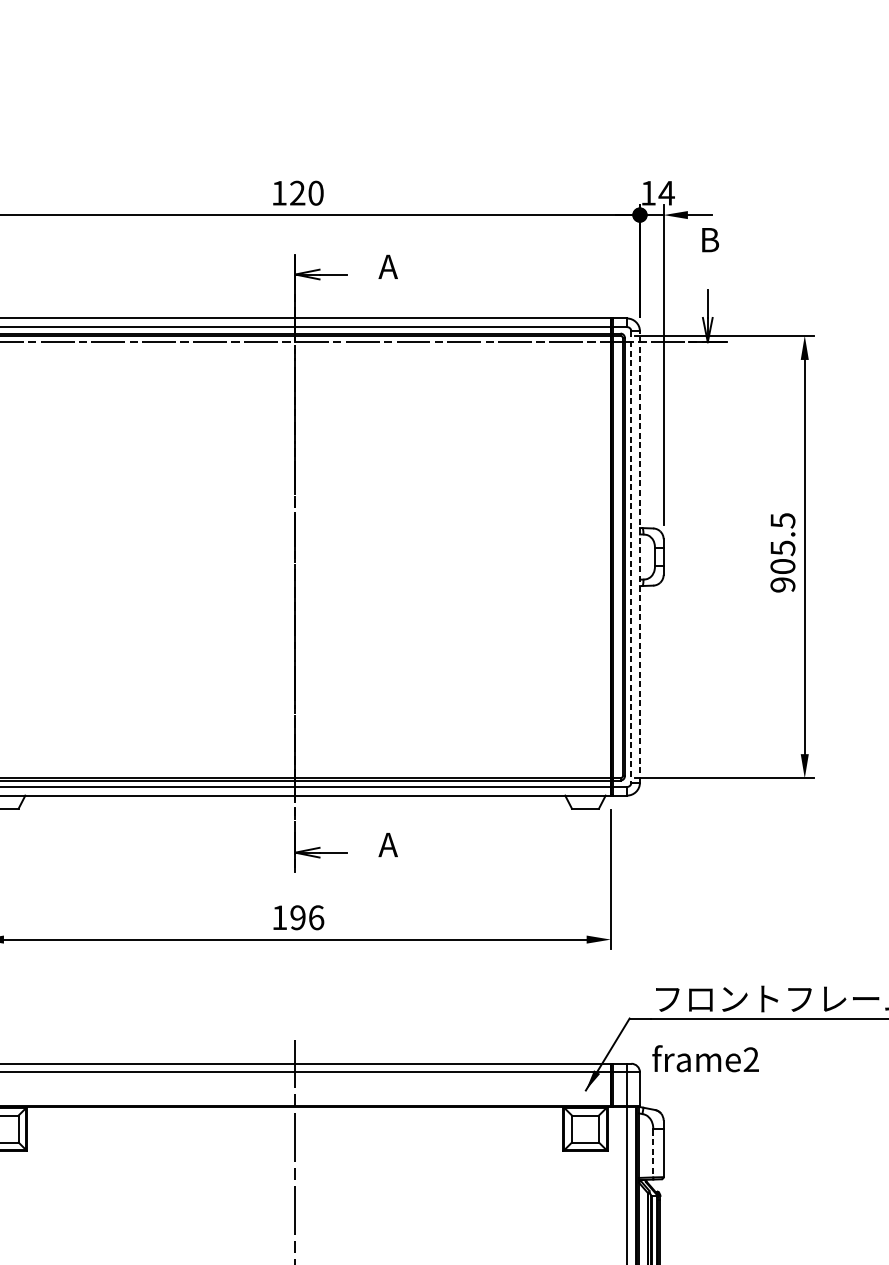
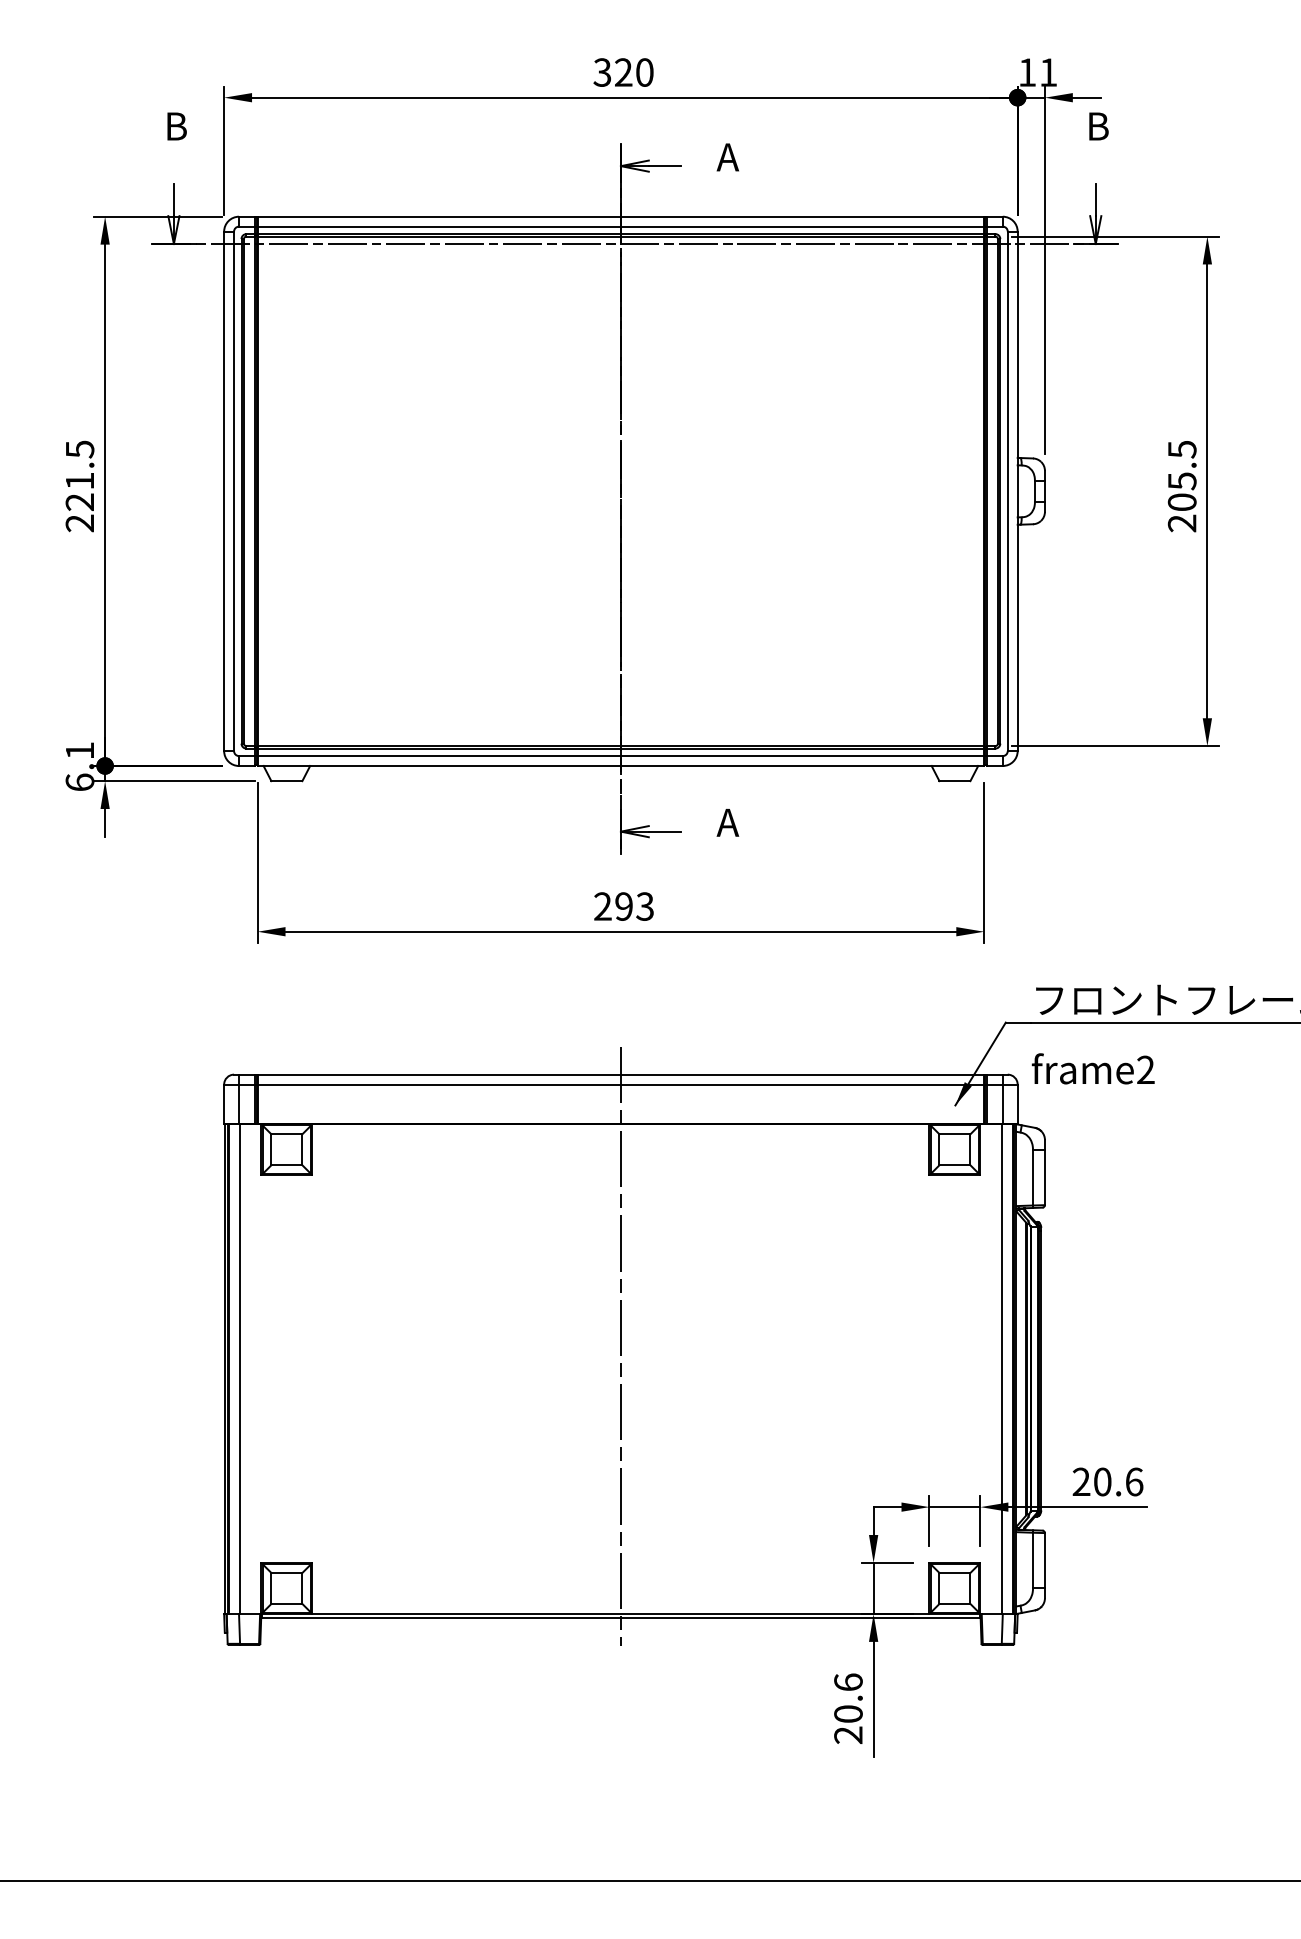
text: (279, 193) -> (602, 72), 120 -> 320
text: (665, 193) -> (1047, 72), 14 -> 11
line: (631, 557) -> (1007, 491), dashed -> solid
line: (639, 557) -> (1017, 491), dashed -> solid
text: (783, 584) -> (1182, 523), 905.5 -> 205.5
text: (298, 917) -> (624, 906), 196 -> 293
line: (652, 1153) -> (1032, 1177), dashed -> solid

